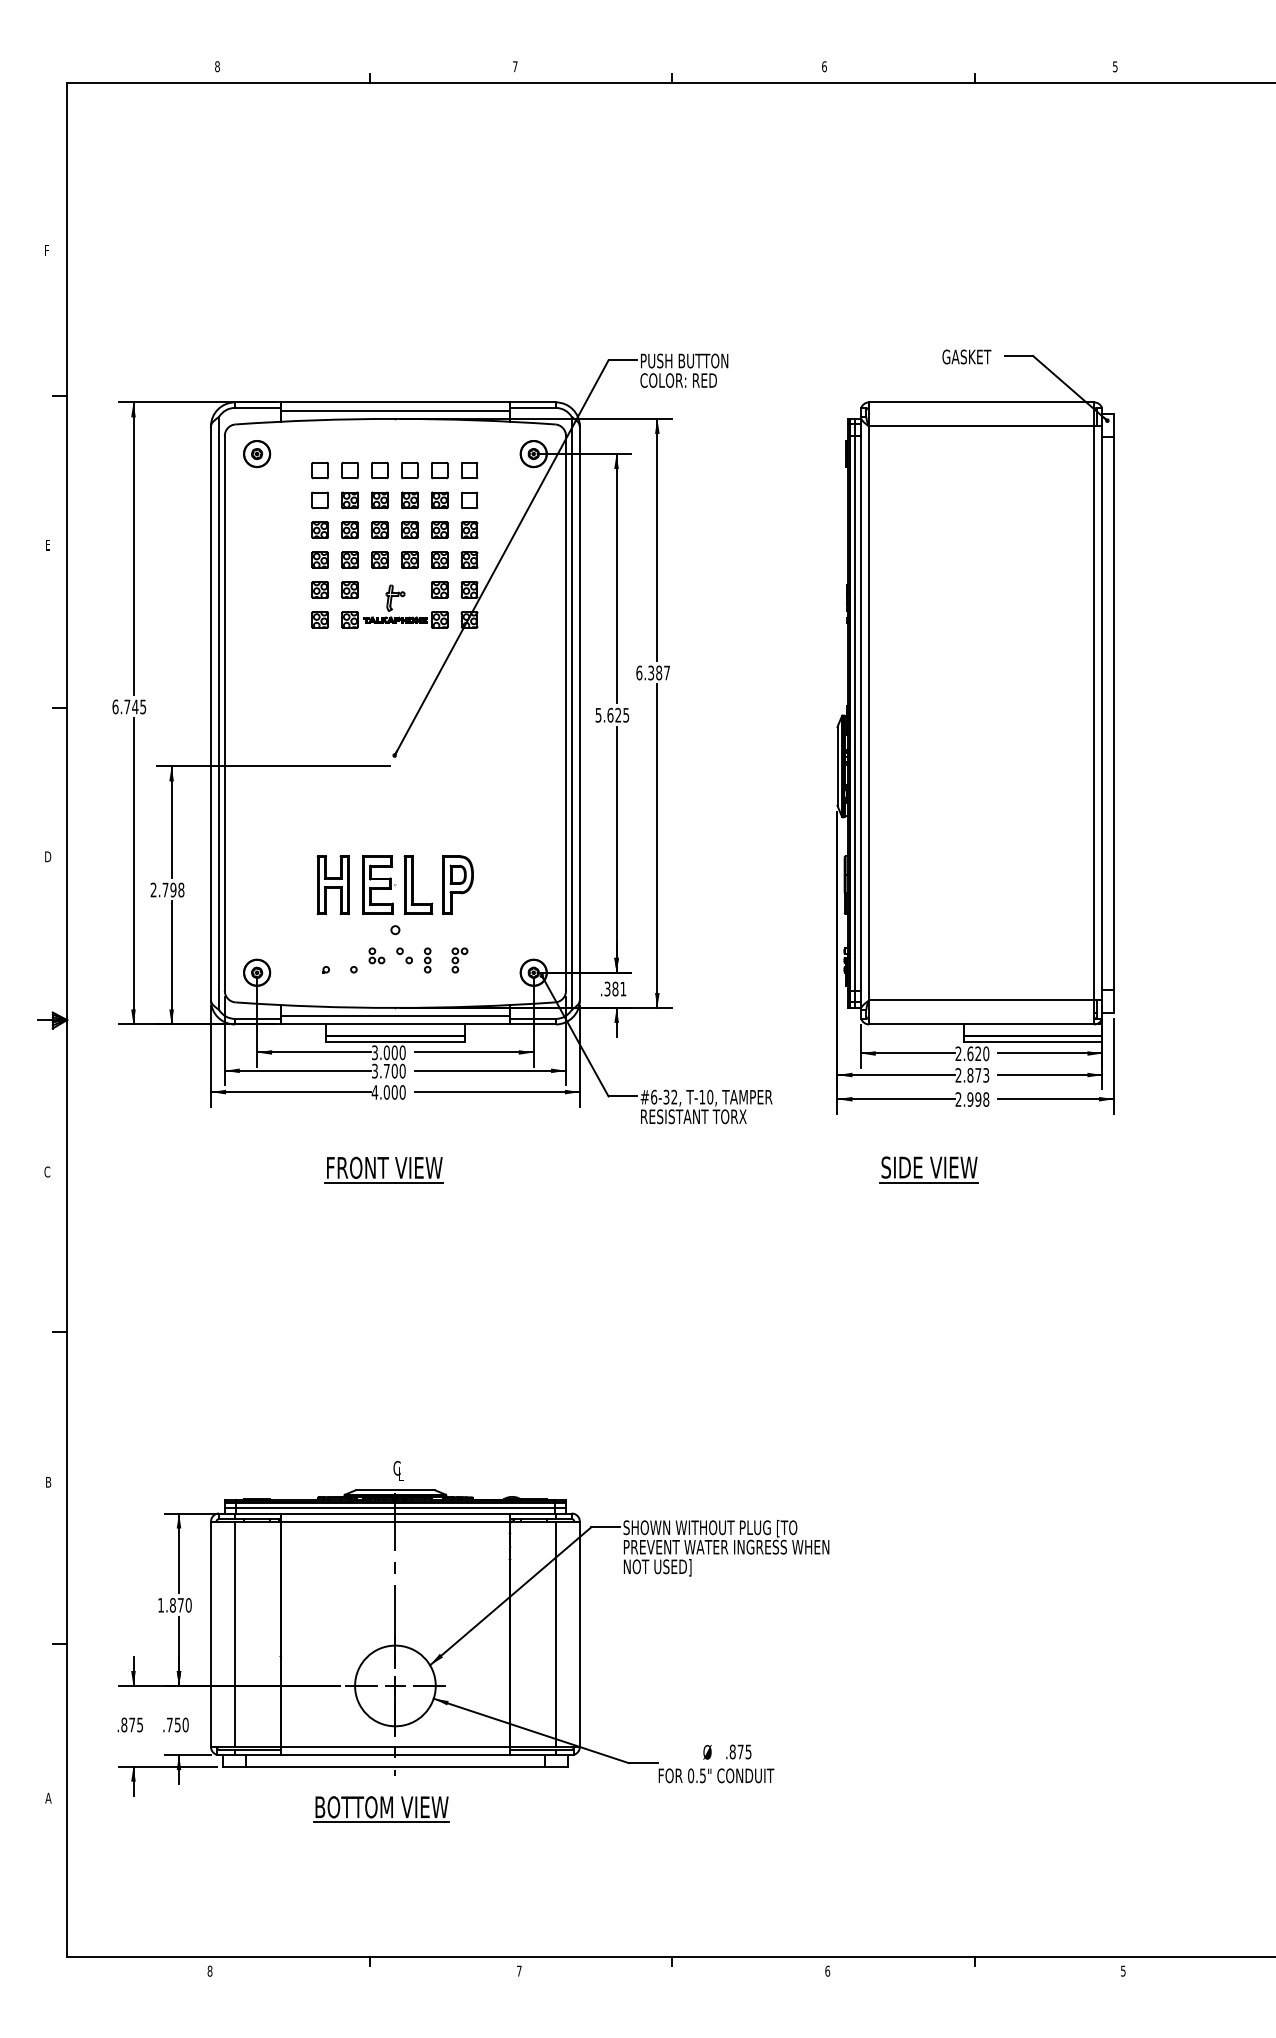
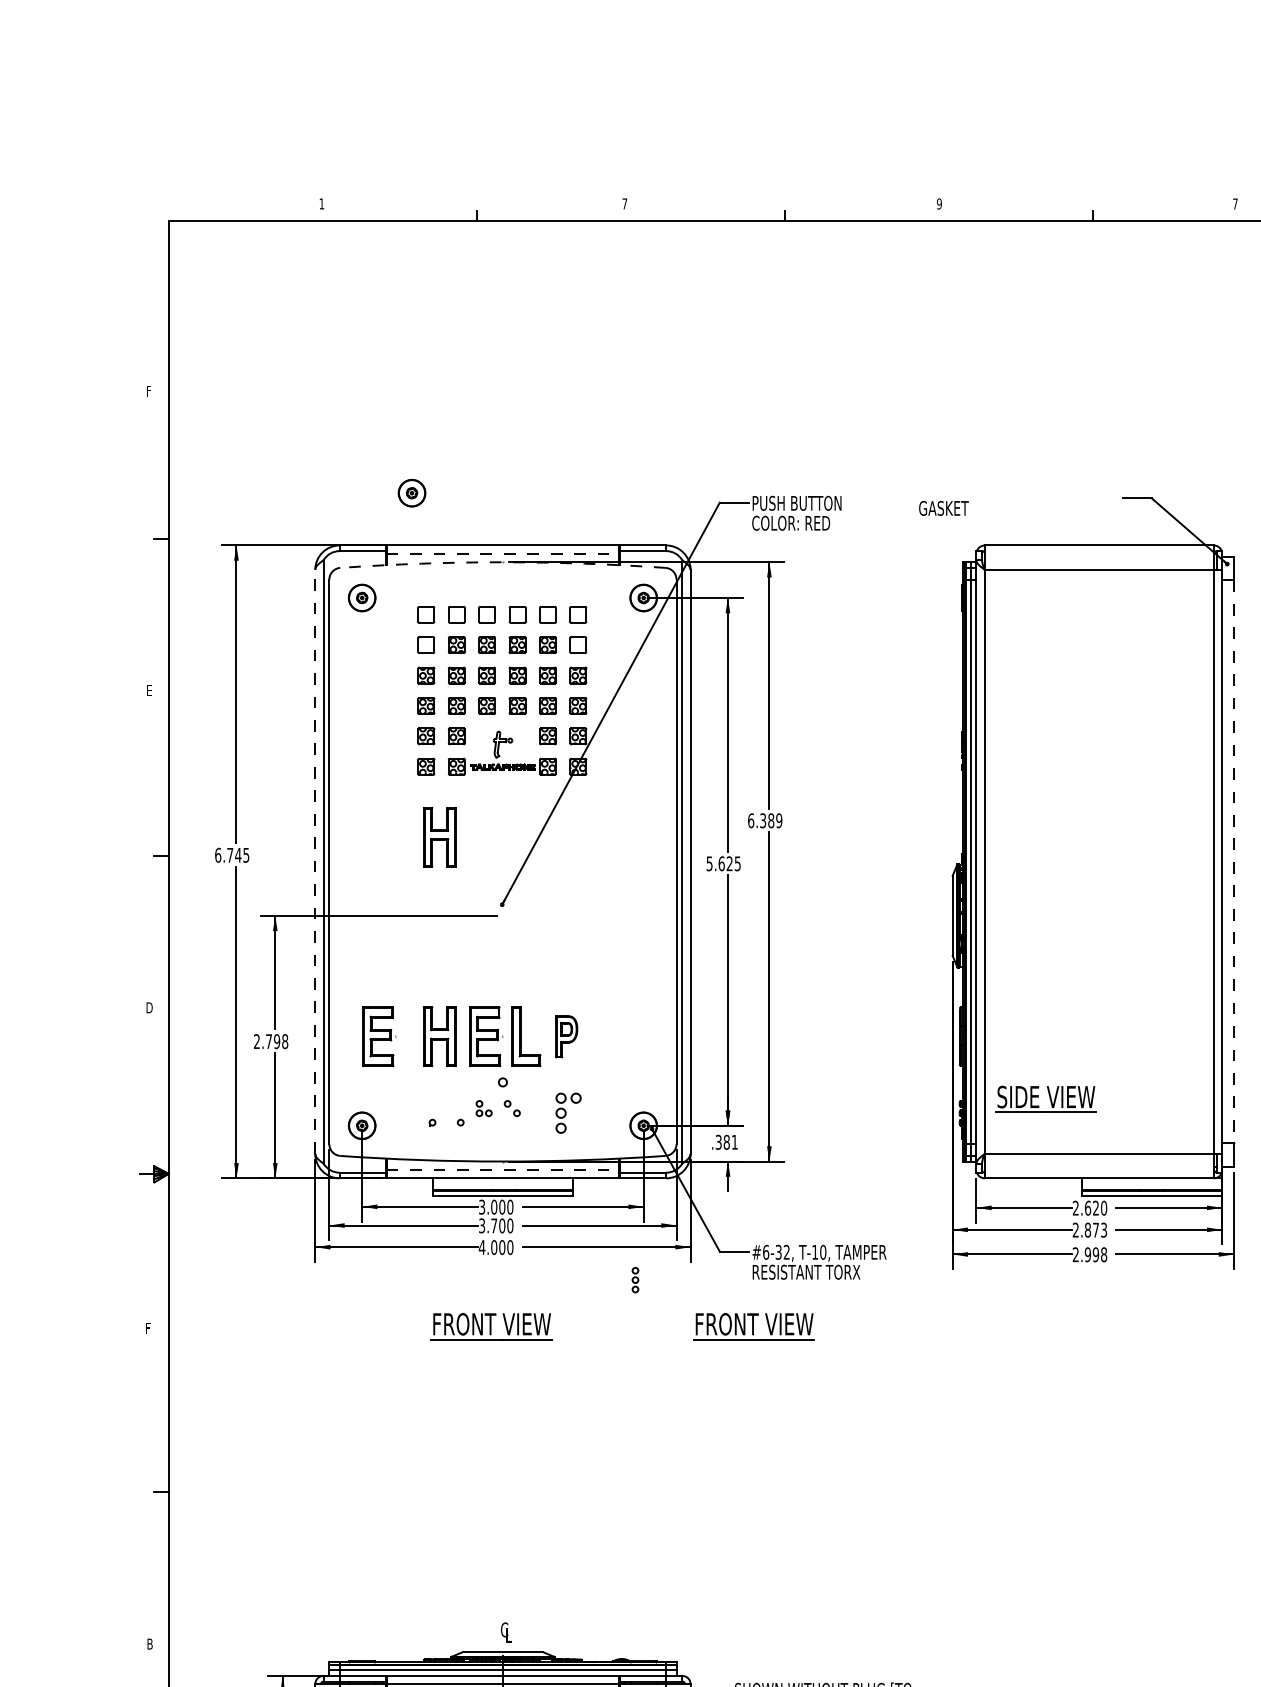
text: (217, 66) -> (321, 203), 8 -> 1
text: (824, 66) -> (939, 203), 6 -> 9
text: (1115, 66) -> (1235, 203), 5 -> 7
part: (306, 351) -> (412, 493), added
text: (966, 356) -> (943, 507), moved
line: (395, 410) -> (503, 553), solid -> dashed
arc: (395, 418) -> (503, 561), solid -> dashed
text: (667, 672) -> (779, 820), 6.387 -> 6.389
part: (332, 689) -> (438, 837), added
line: (210, 712) -> (314, 860), solid -> dashed
line: (1113, 713) -> (1233, 861), solid -> dashed
part: (274, 885) -> (379, 1036), added
part: (457, 885) -> (566, 1036), size x0.7
part: (427, 960) -> (635, 1280), moved
part: (459, 960) -> (568, 1113), size x1.6
line: (395, 1016) -> (503, 1170), solid -> dashed
part: (641, 1169) -> (753, 1325), added
part: (928, 1169) -> (1045, 1099), moved
text: (47, 1171) -> (148, 1327), C -> F

